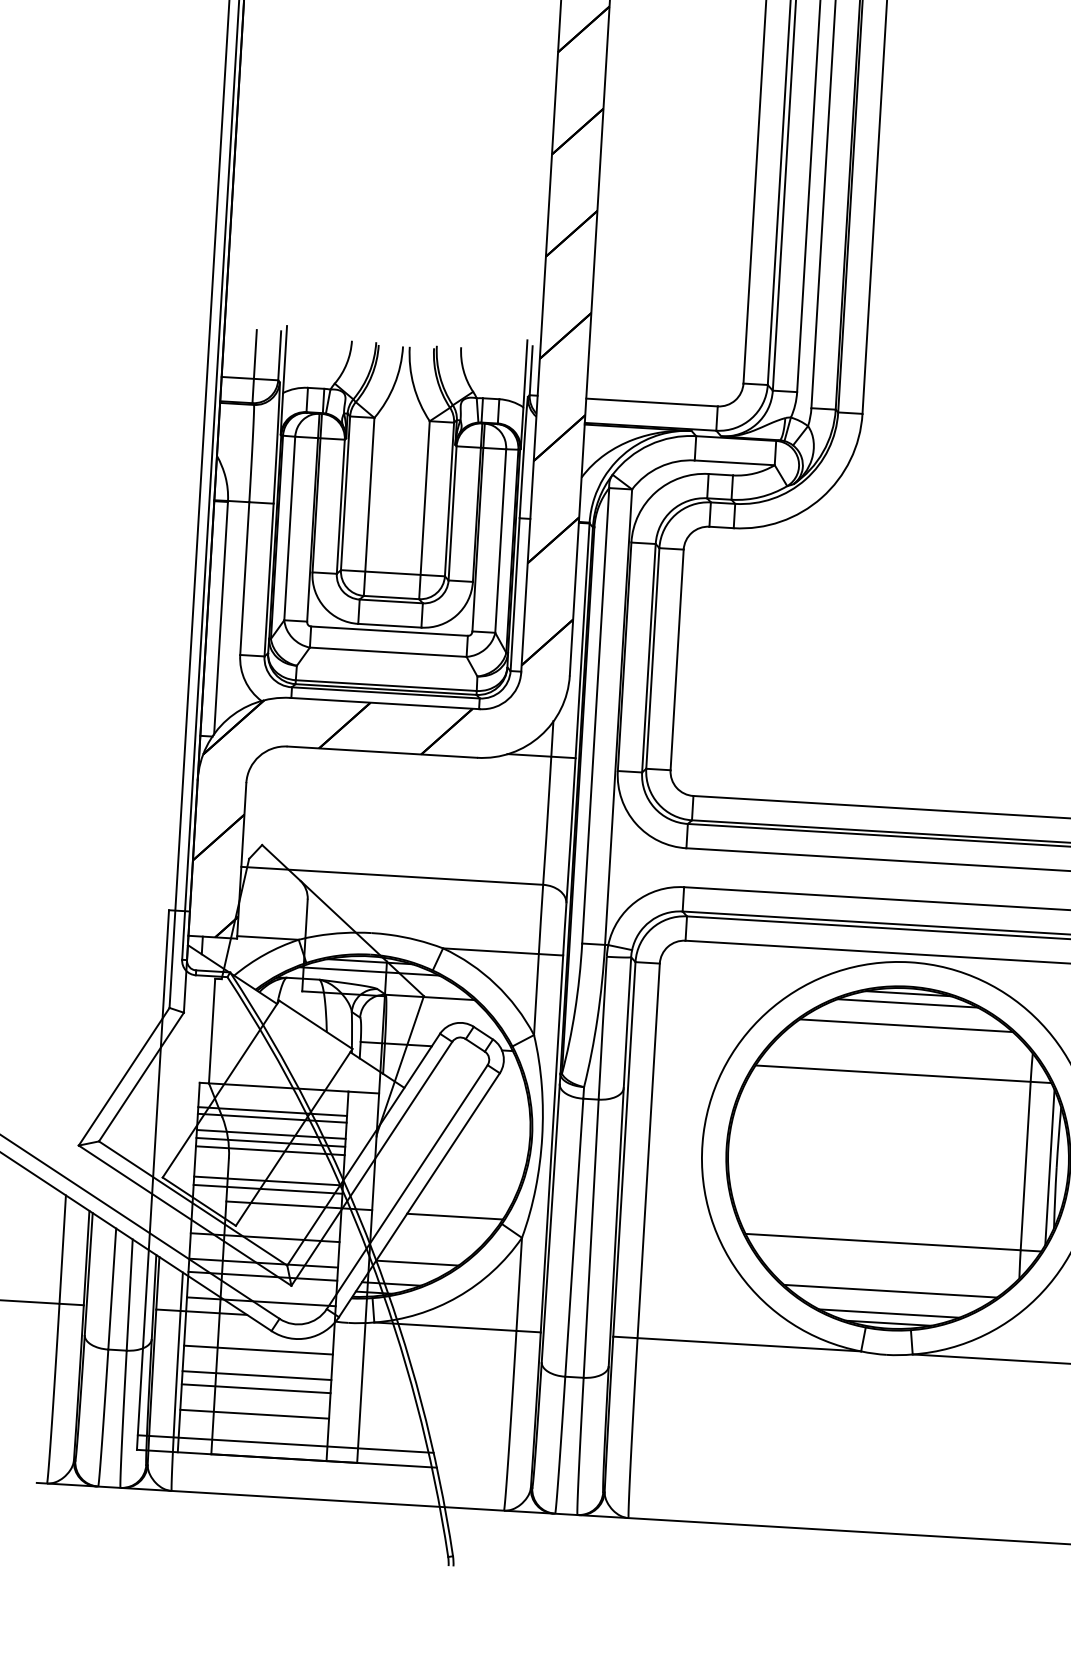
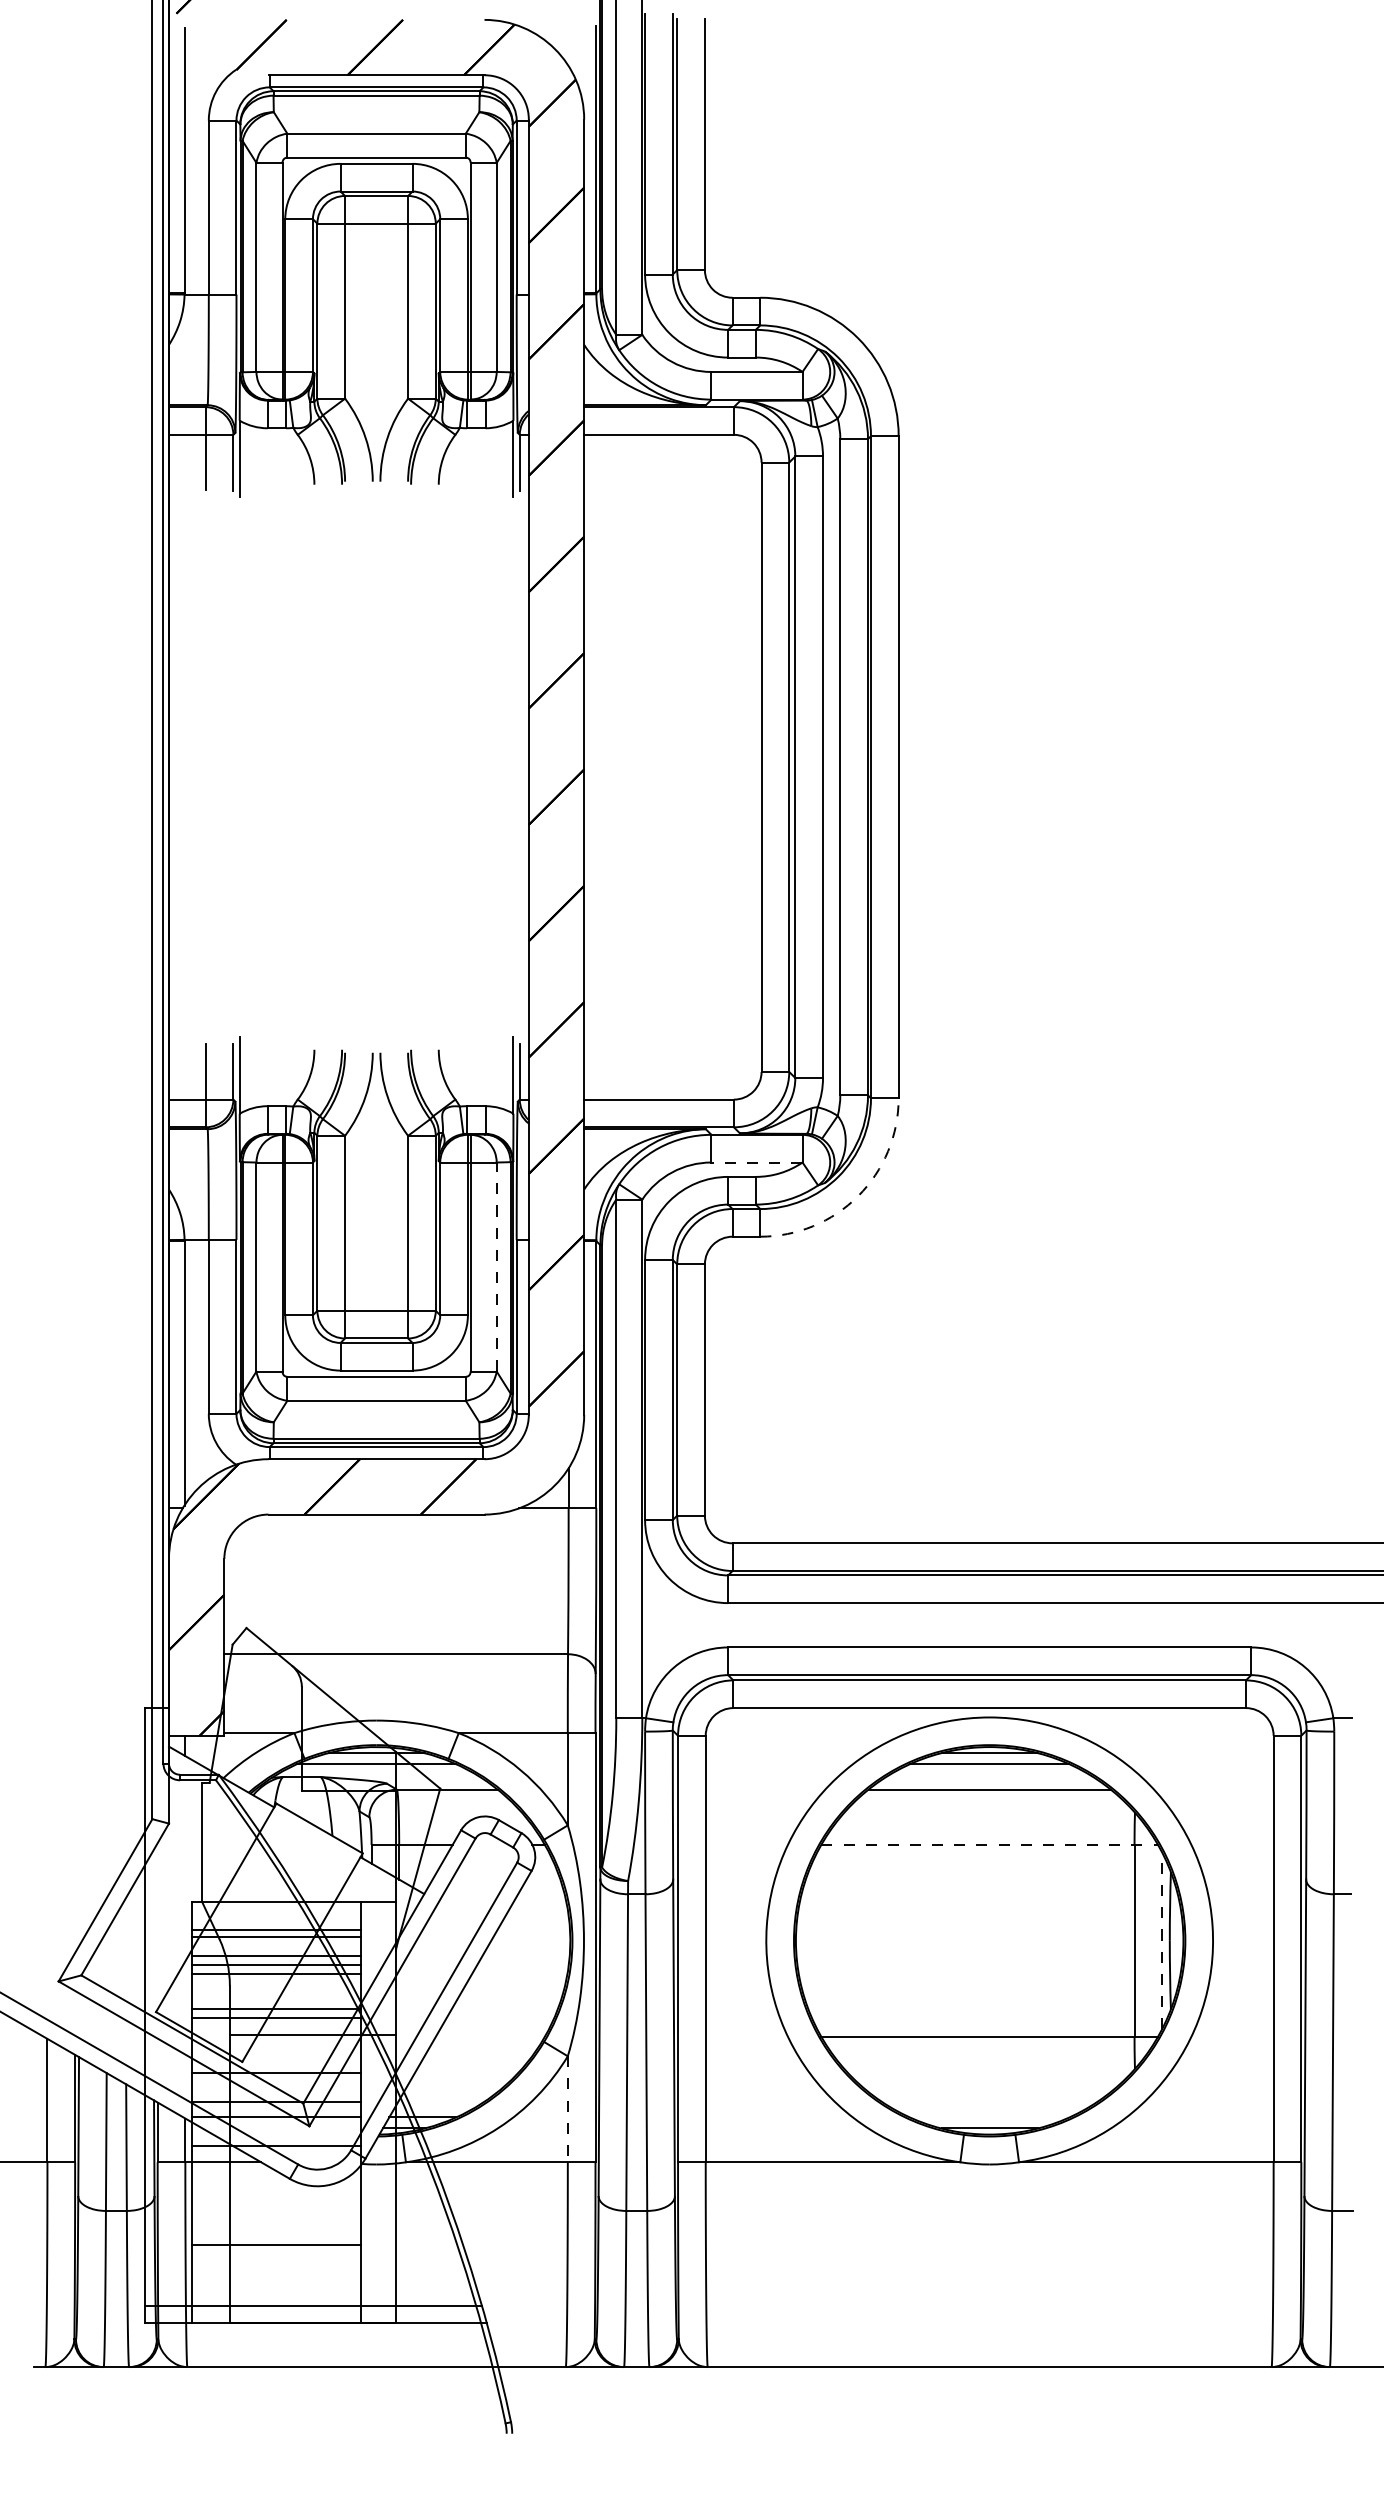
line: (735, 462) -> (757, 1162), solid -> dashed
arc: (822, 497) -> (858, 1196), solid -> dashed
line: (500, 540) -> (496, 1266), solid -> dashed
line: (904, 1073) -> (990, 1844), solid -> dashed
line: (1050, 1167) -> (1162, 1940), solid -> dashed
line: (454, 1216) -> (489, 2036), removed
line: (417, 1263) -> (450, 2092), removed
line: (518, 1284) -> (567, 2109), solid -> dashed
line: (890, 1291) -> (989, 2092), removed
line: (889, 1313) -> (989, 2117), removed
line: (258, 1350) -> (276, 2201), removed
line: (257, 1375) -> (276, 2230), removed
line: (254, 1414) -> (276, 2274), removed

